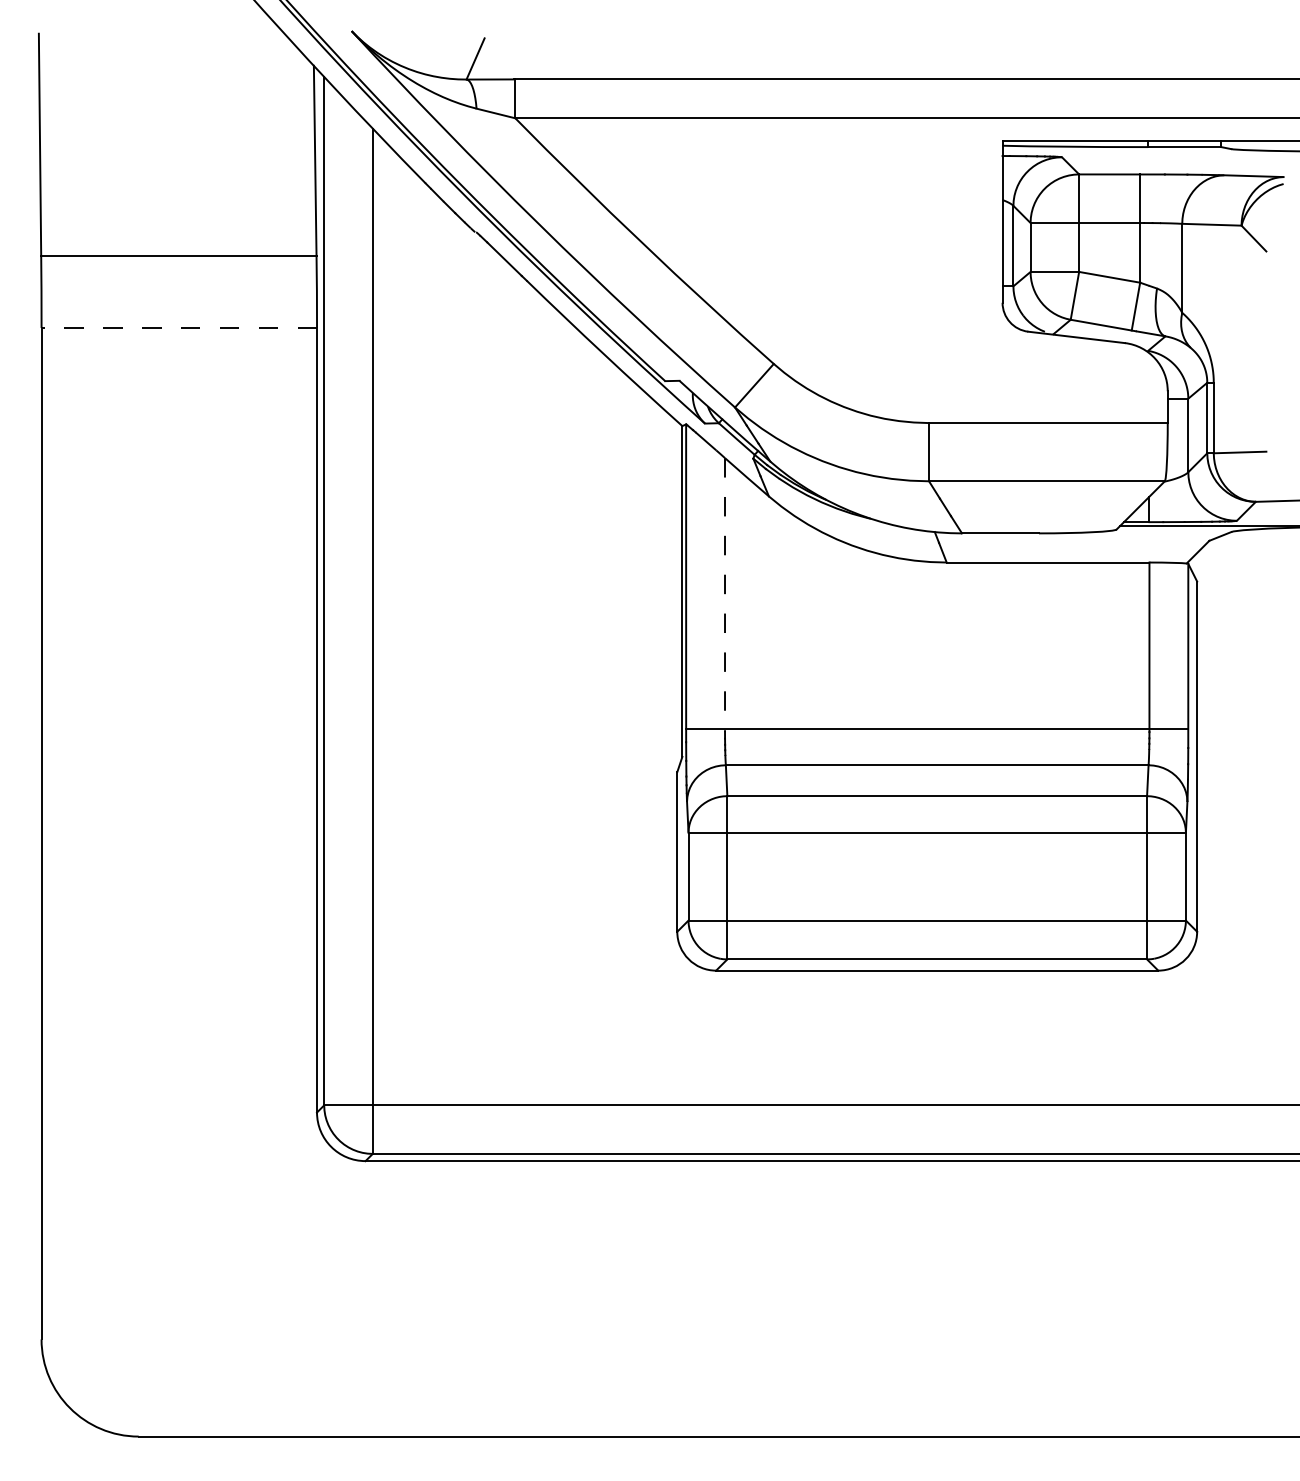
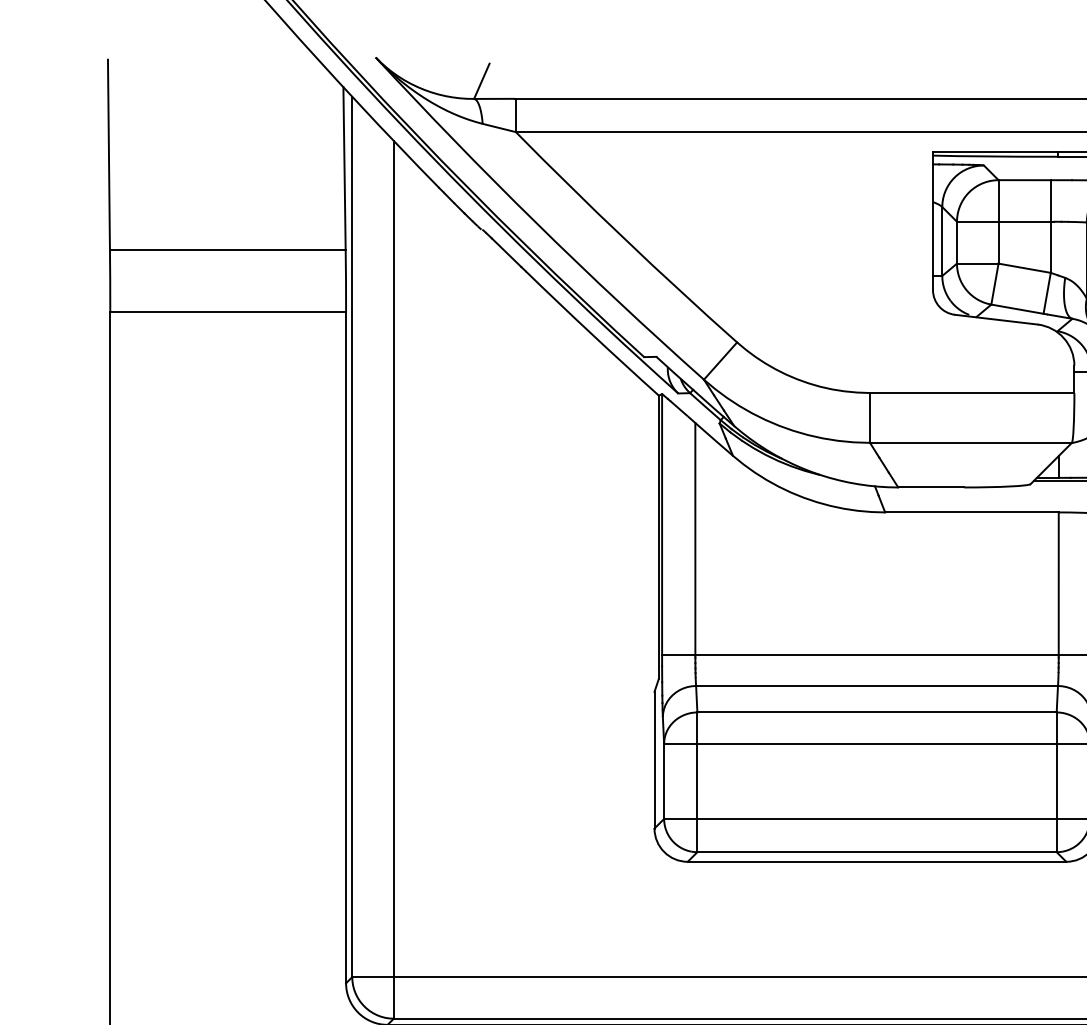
line: (179, 327) -> (228, 311), dashed -> solid
line: (725, 595) -> (695, 540), dashed -> solid

